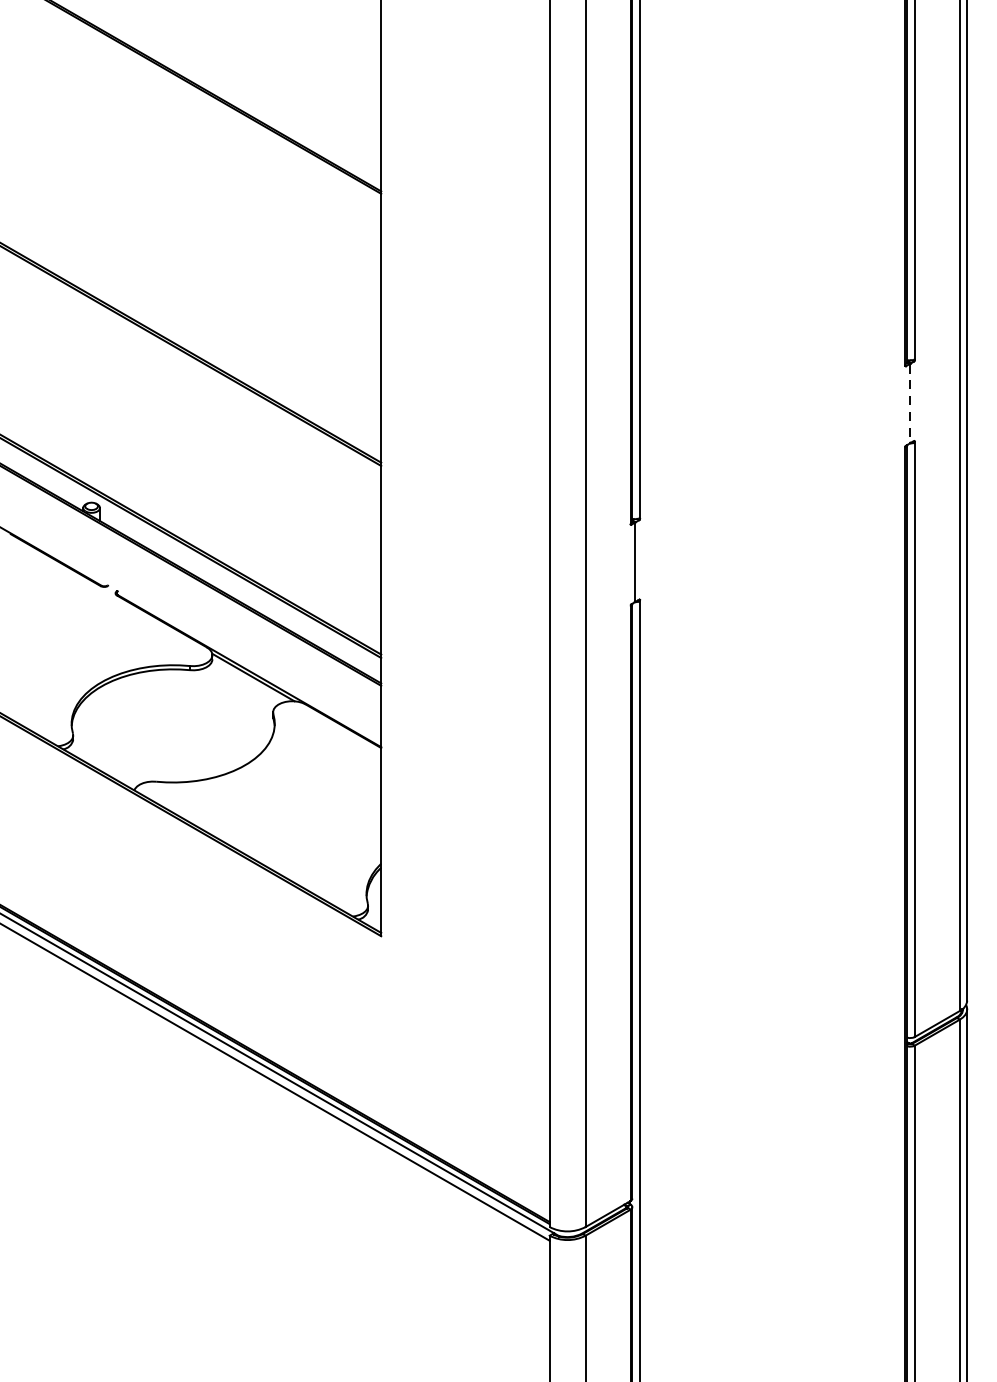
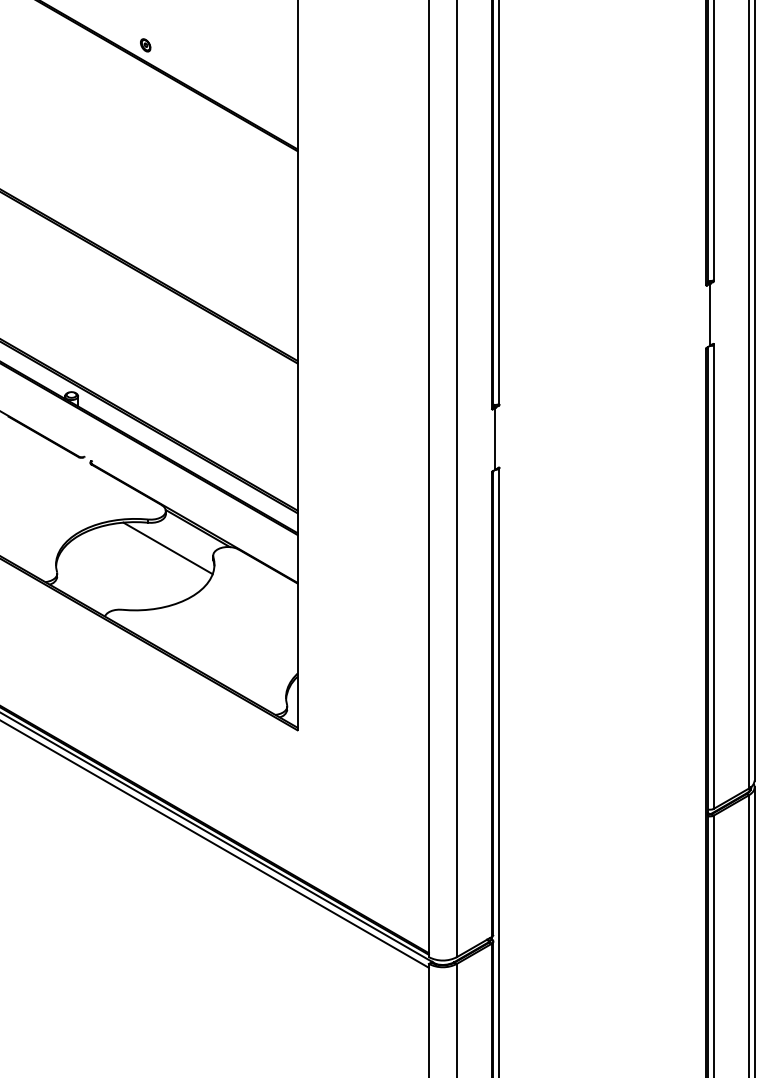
part: (186, 58) -> (145, 45), added
line: (910, 404) -> (710, 315), dashed -> solid
line: (214, 703) -> (167, 548), added

